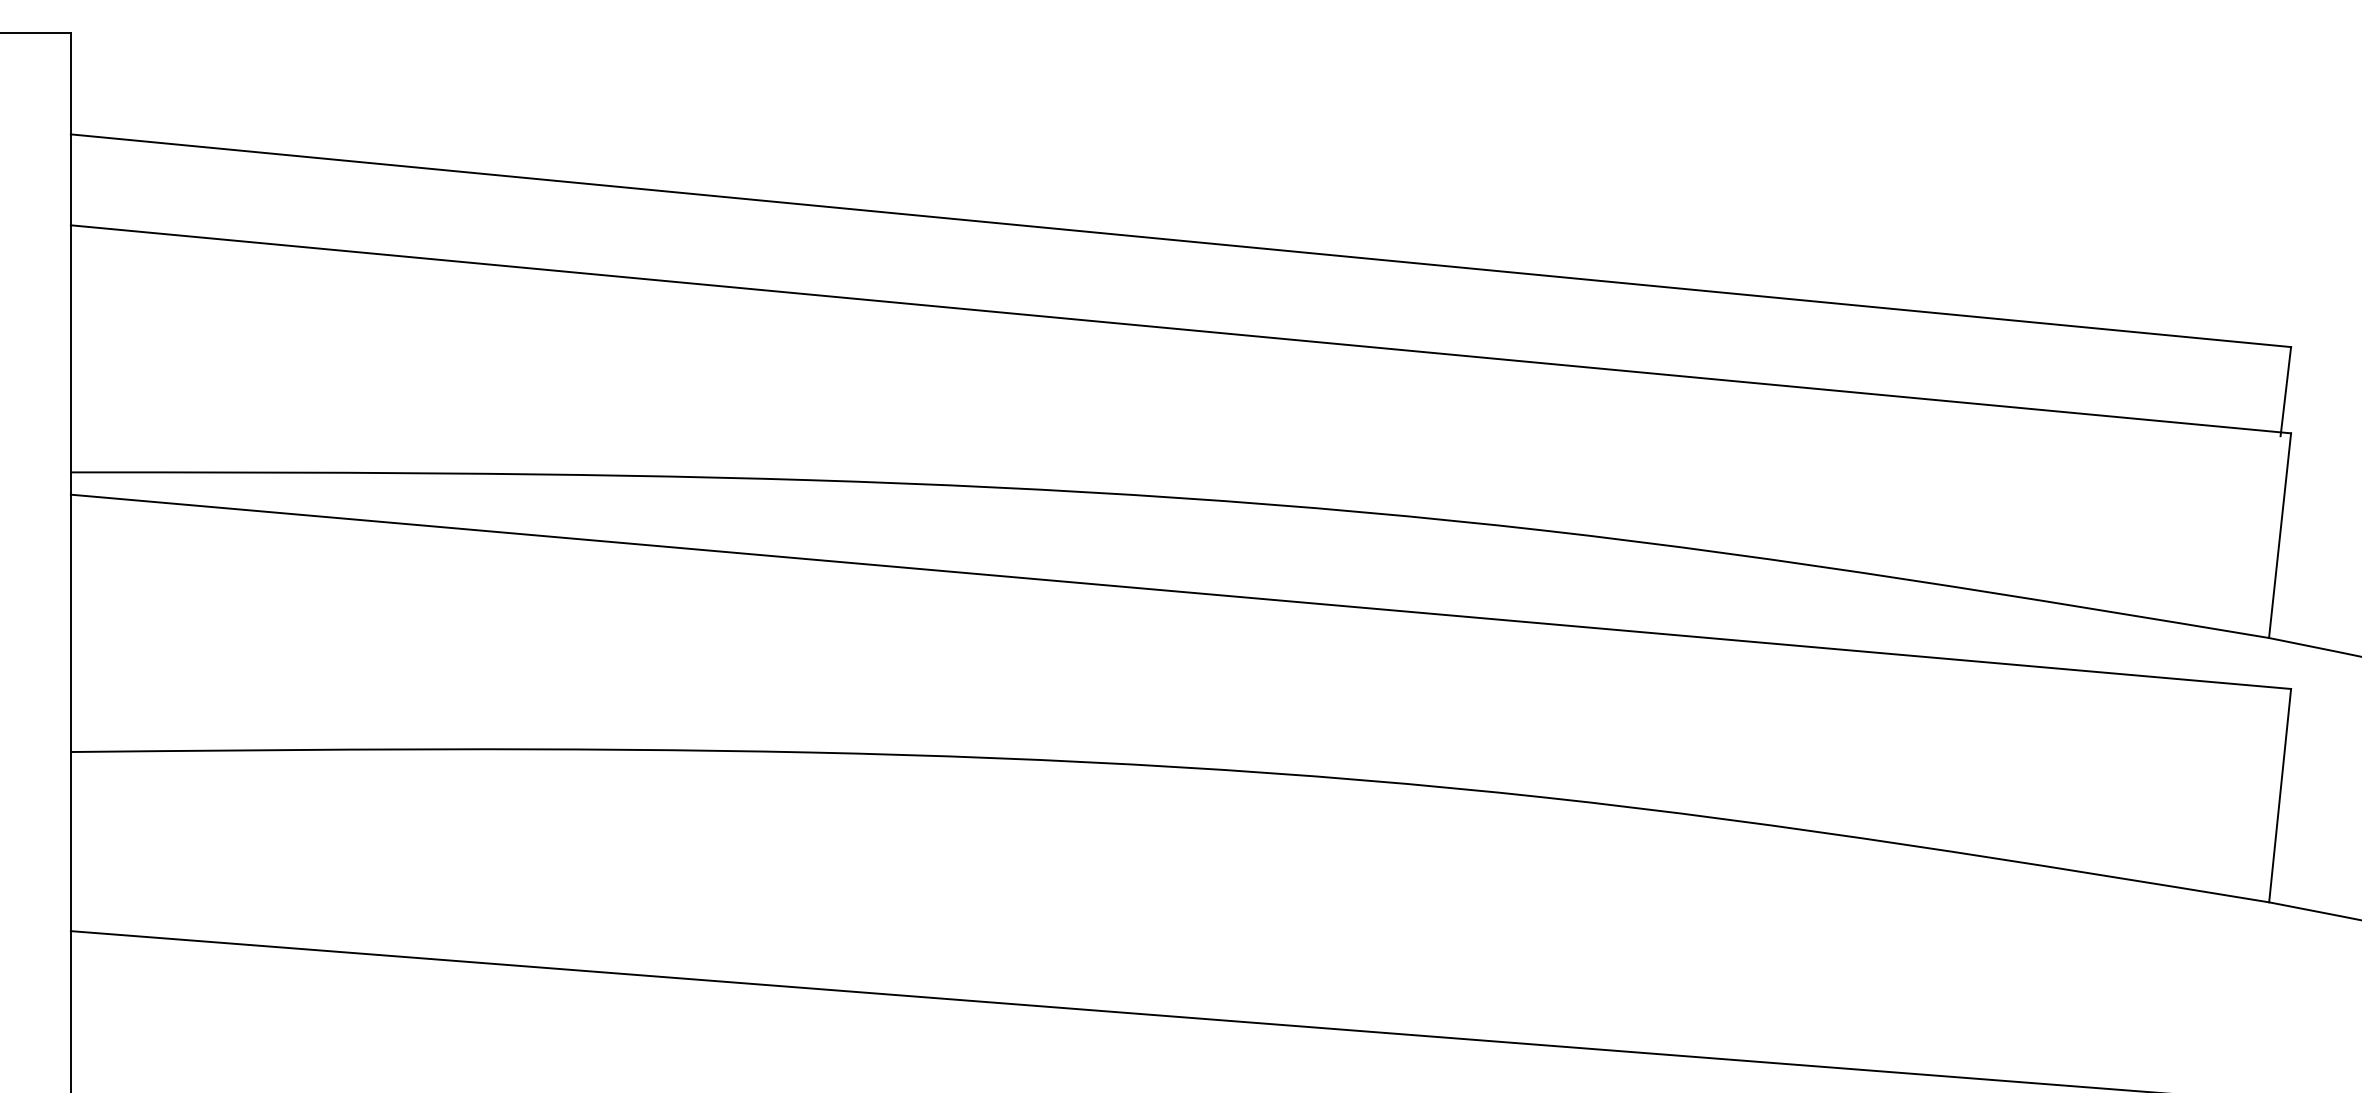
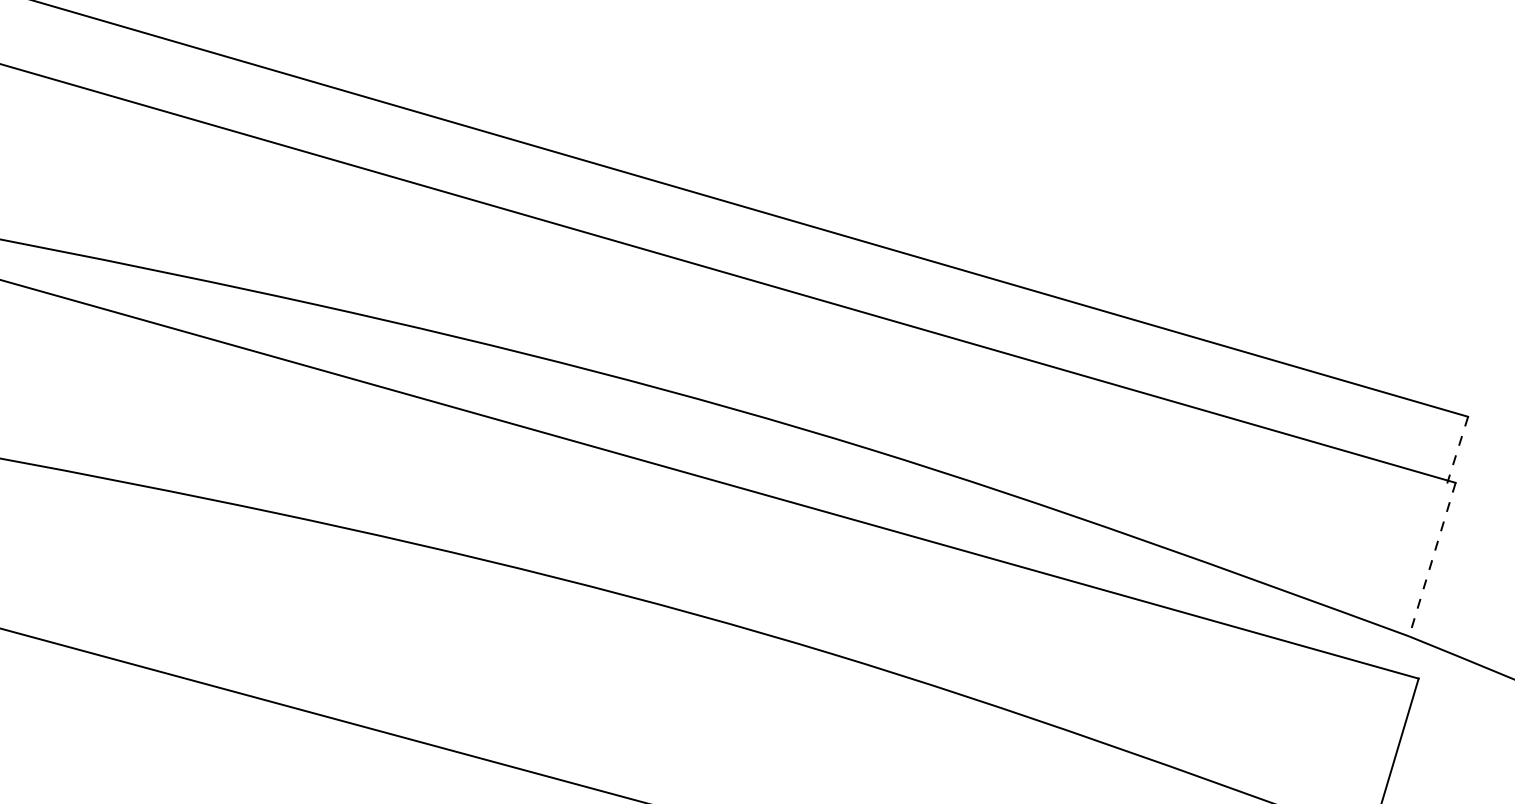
line: (2285, 391) -> (1457, 449), solid -> dashed
line: (2280, 535) -> (1432, 559), solid -> dashed

